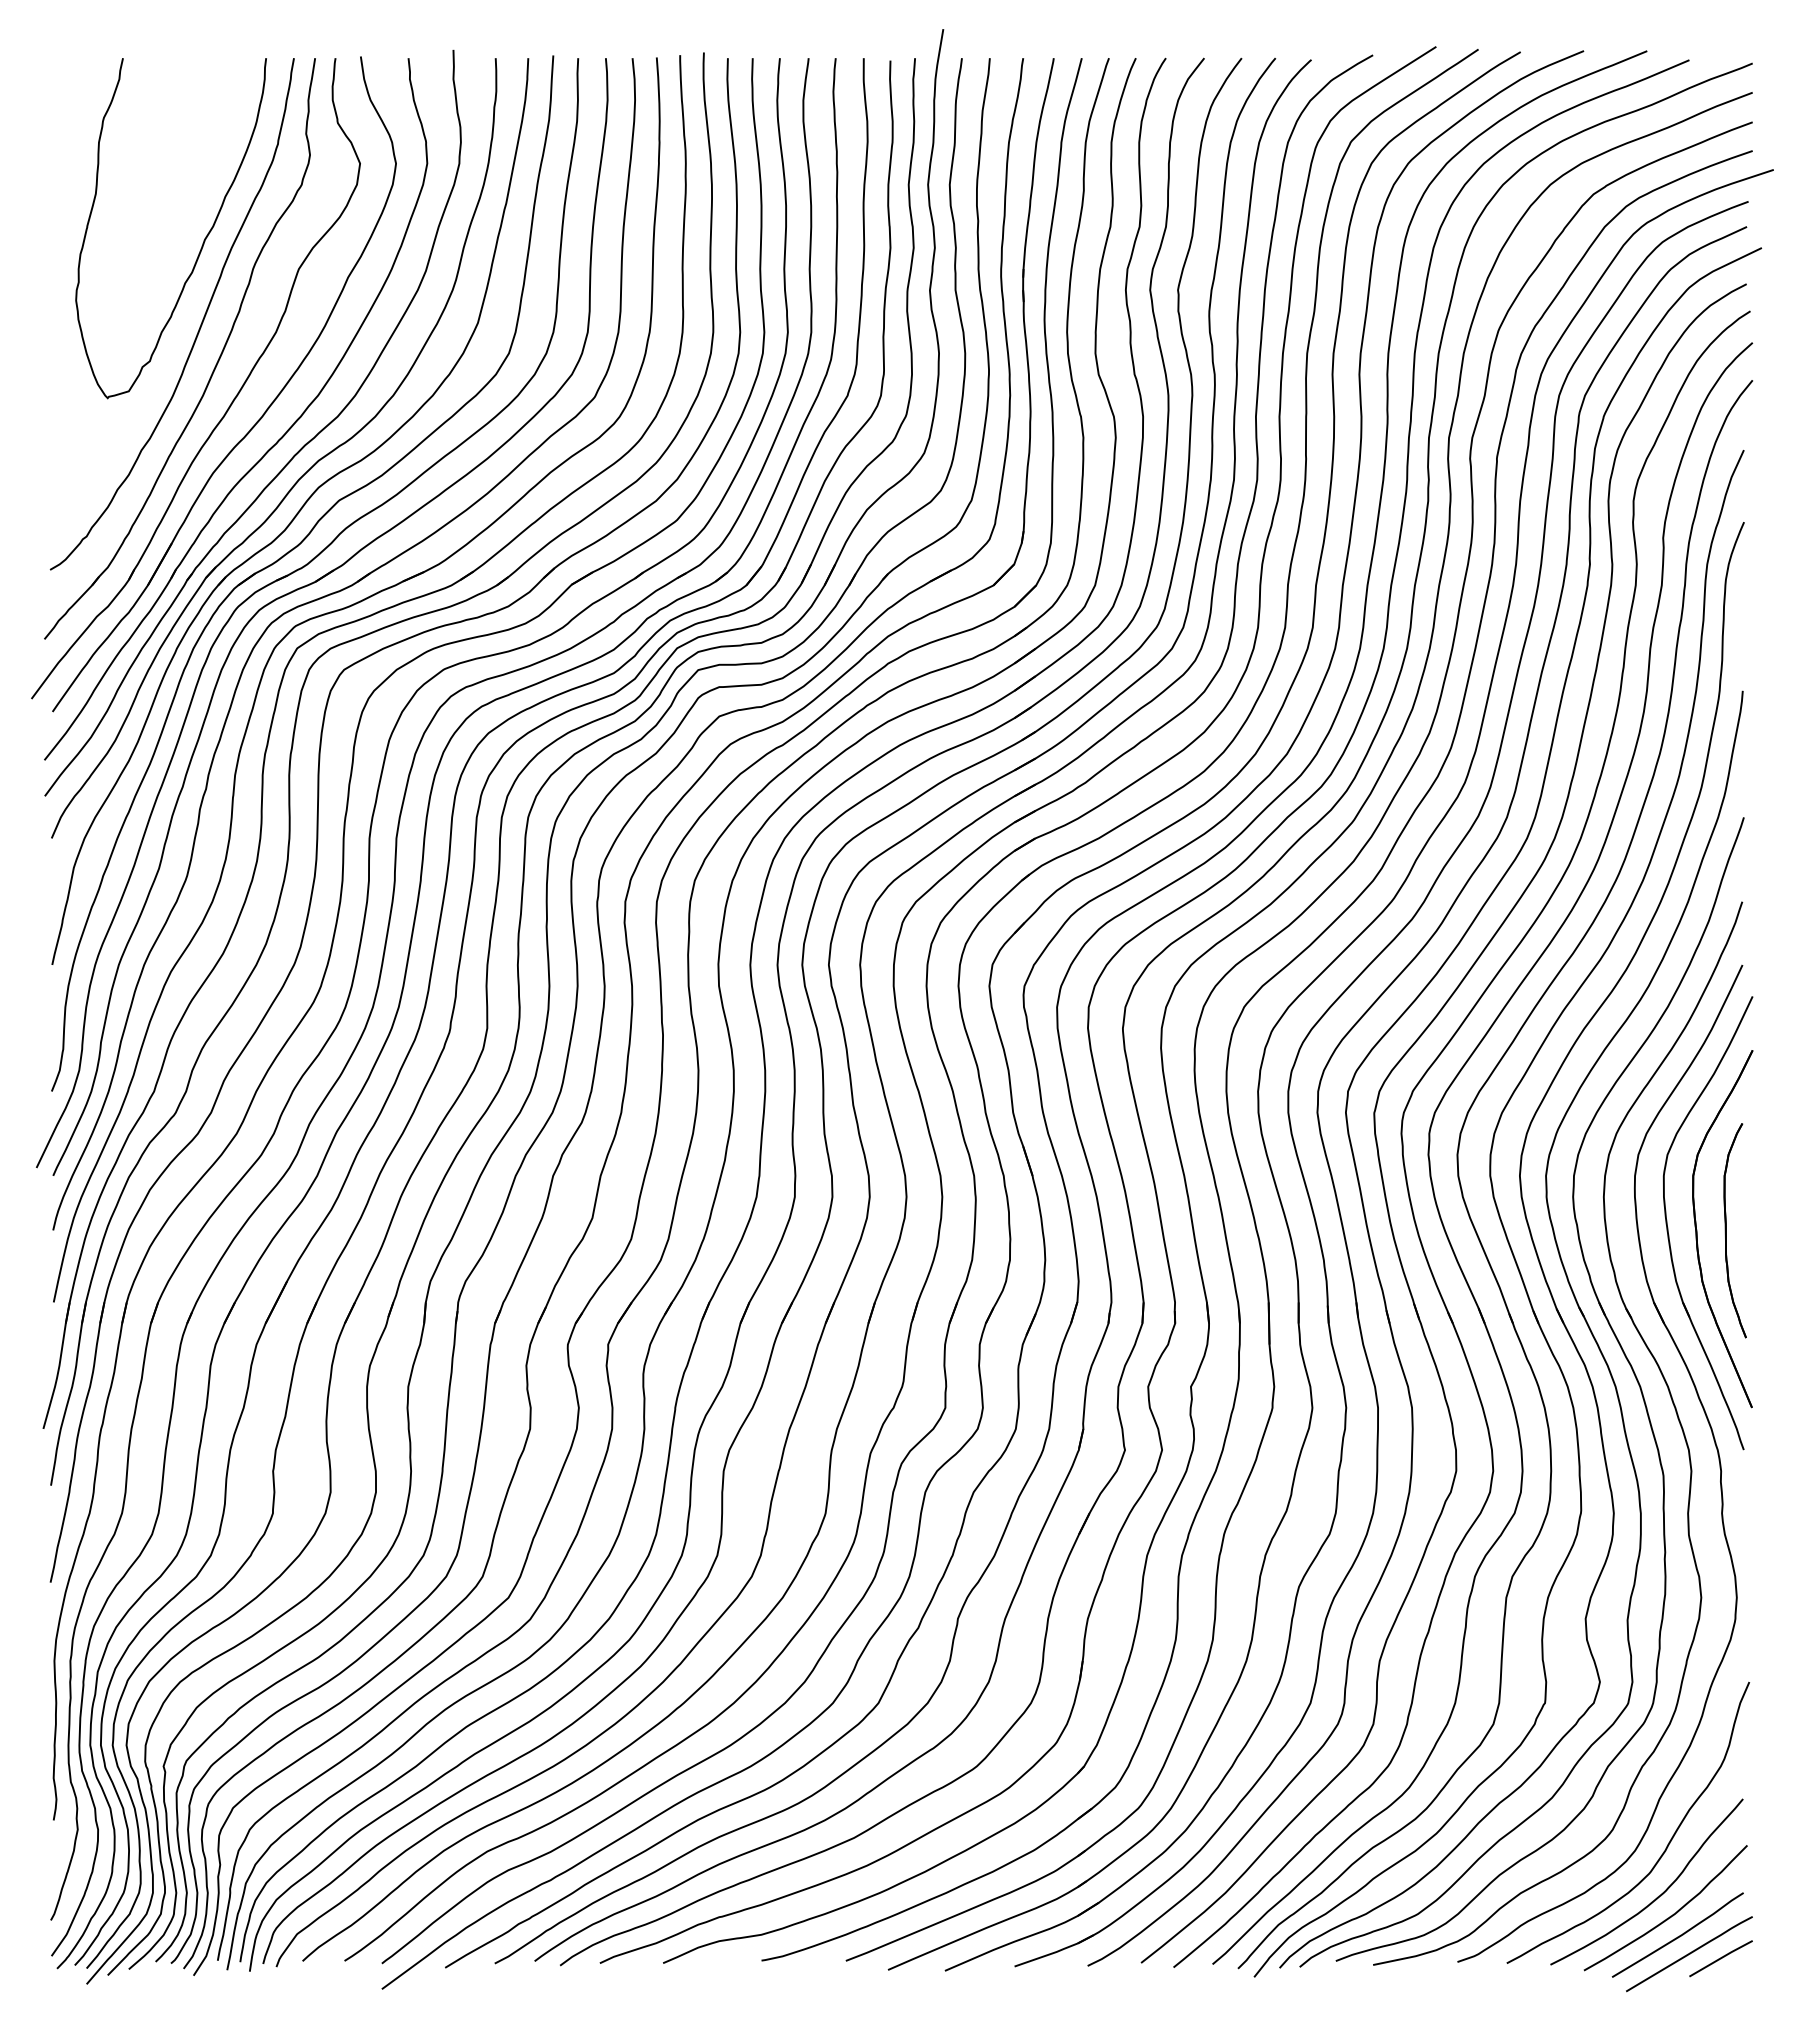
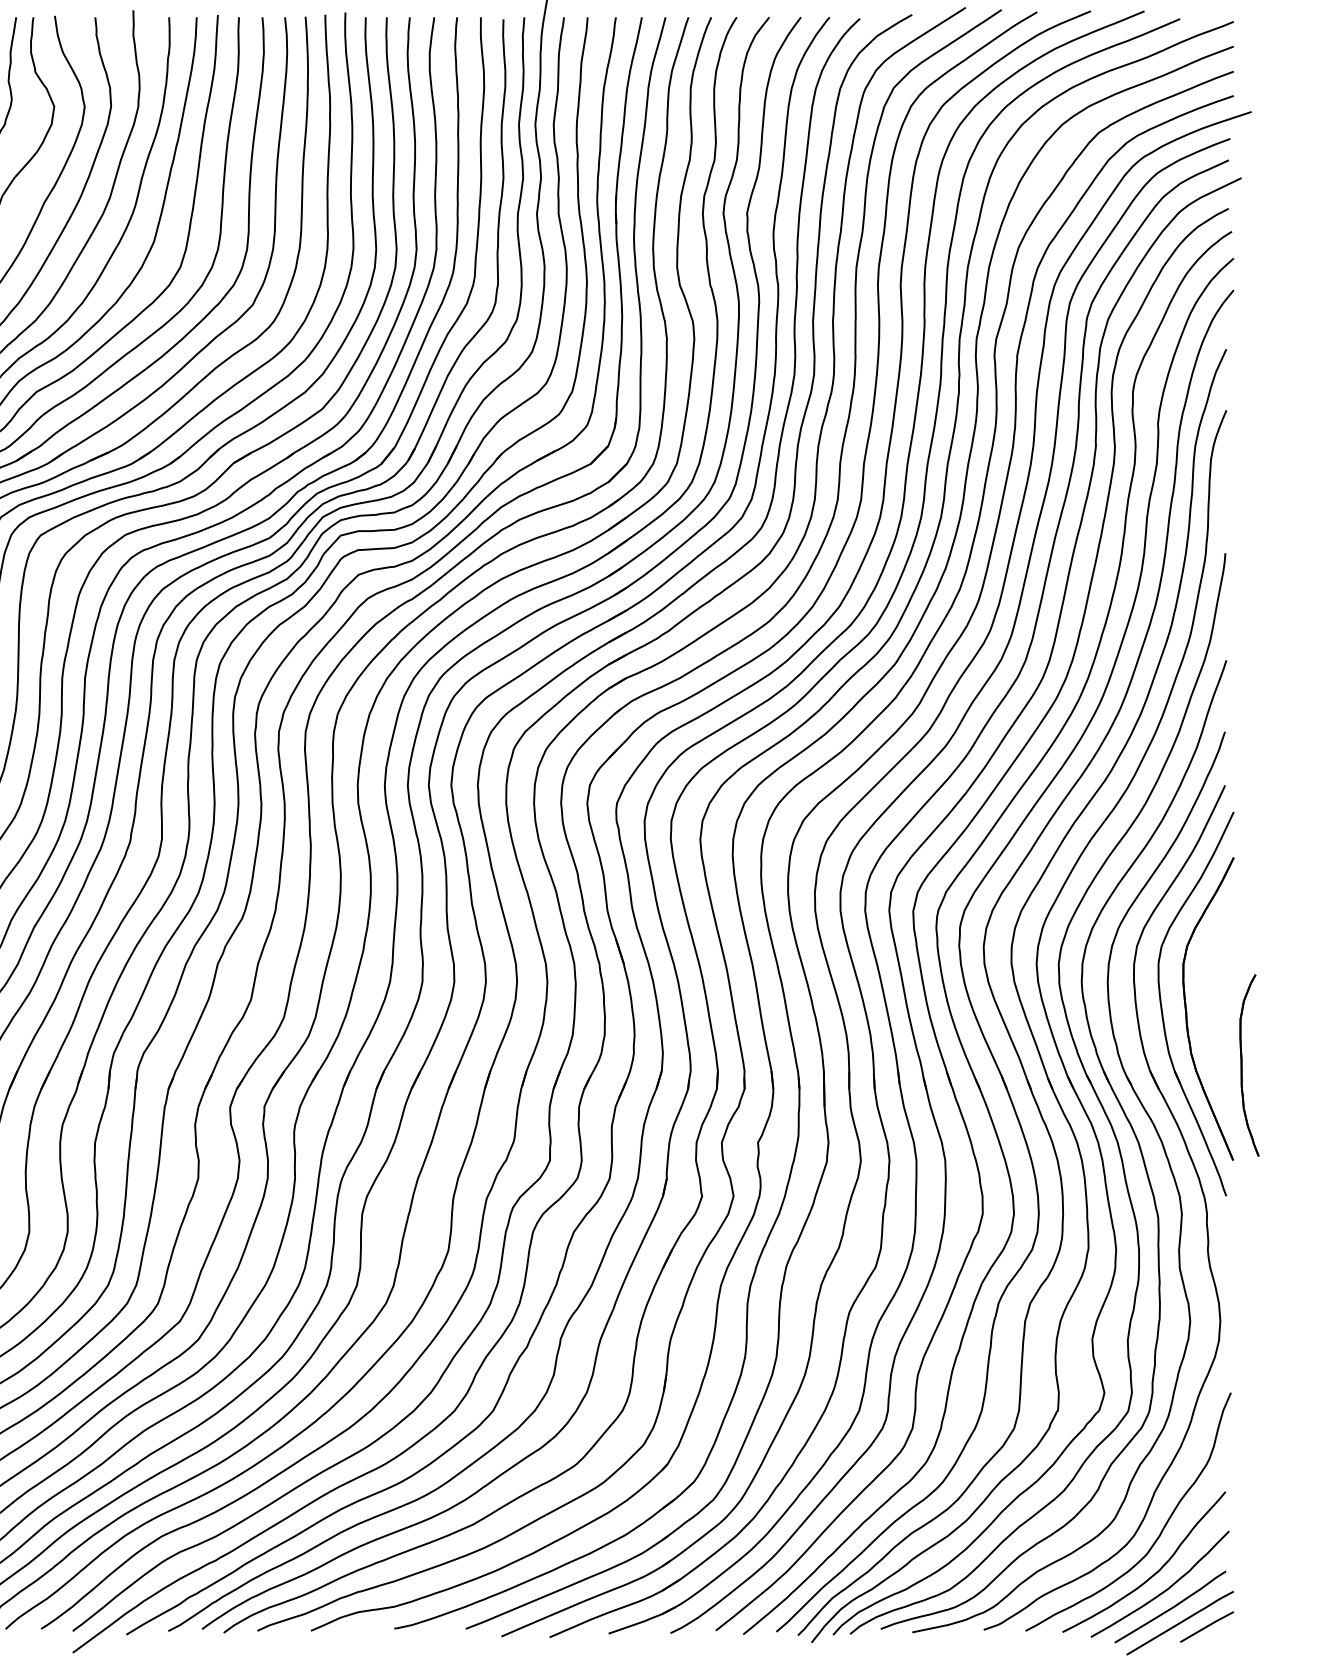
part: (1726, 1230) -> (1242, 1065), moved

